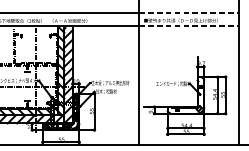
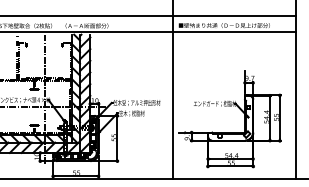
line: (189, 12) -> (234, 15), dashed -> solid
line: (189, 26) -> (234, 32), dashed -> solid

